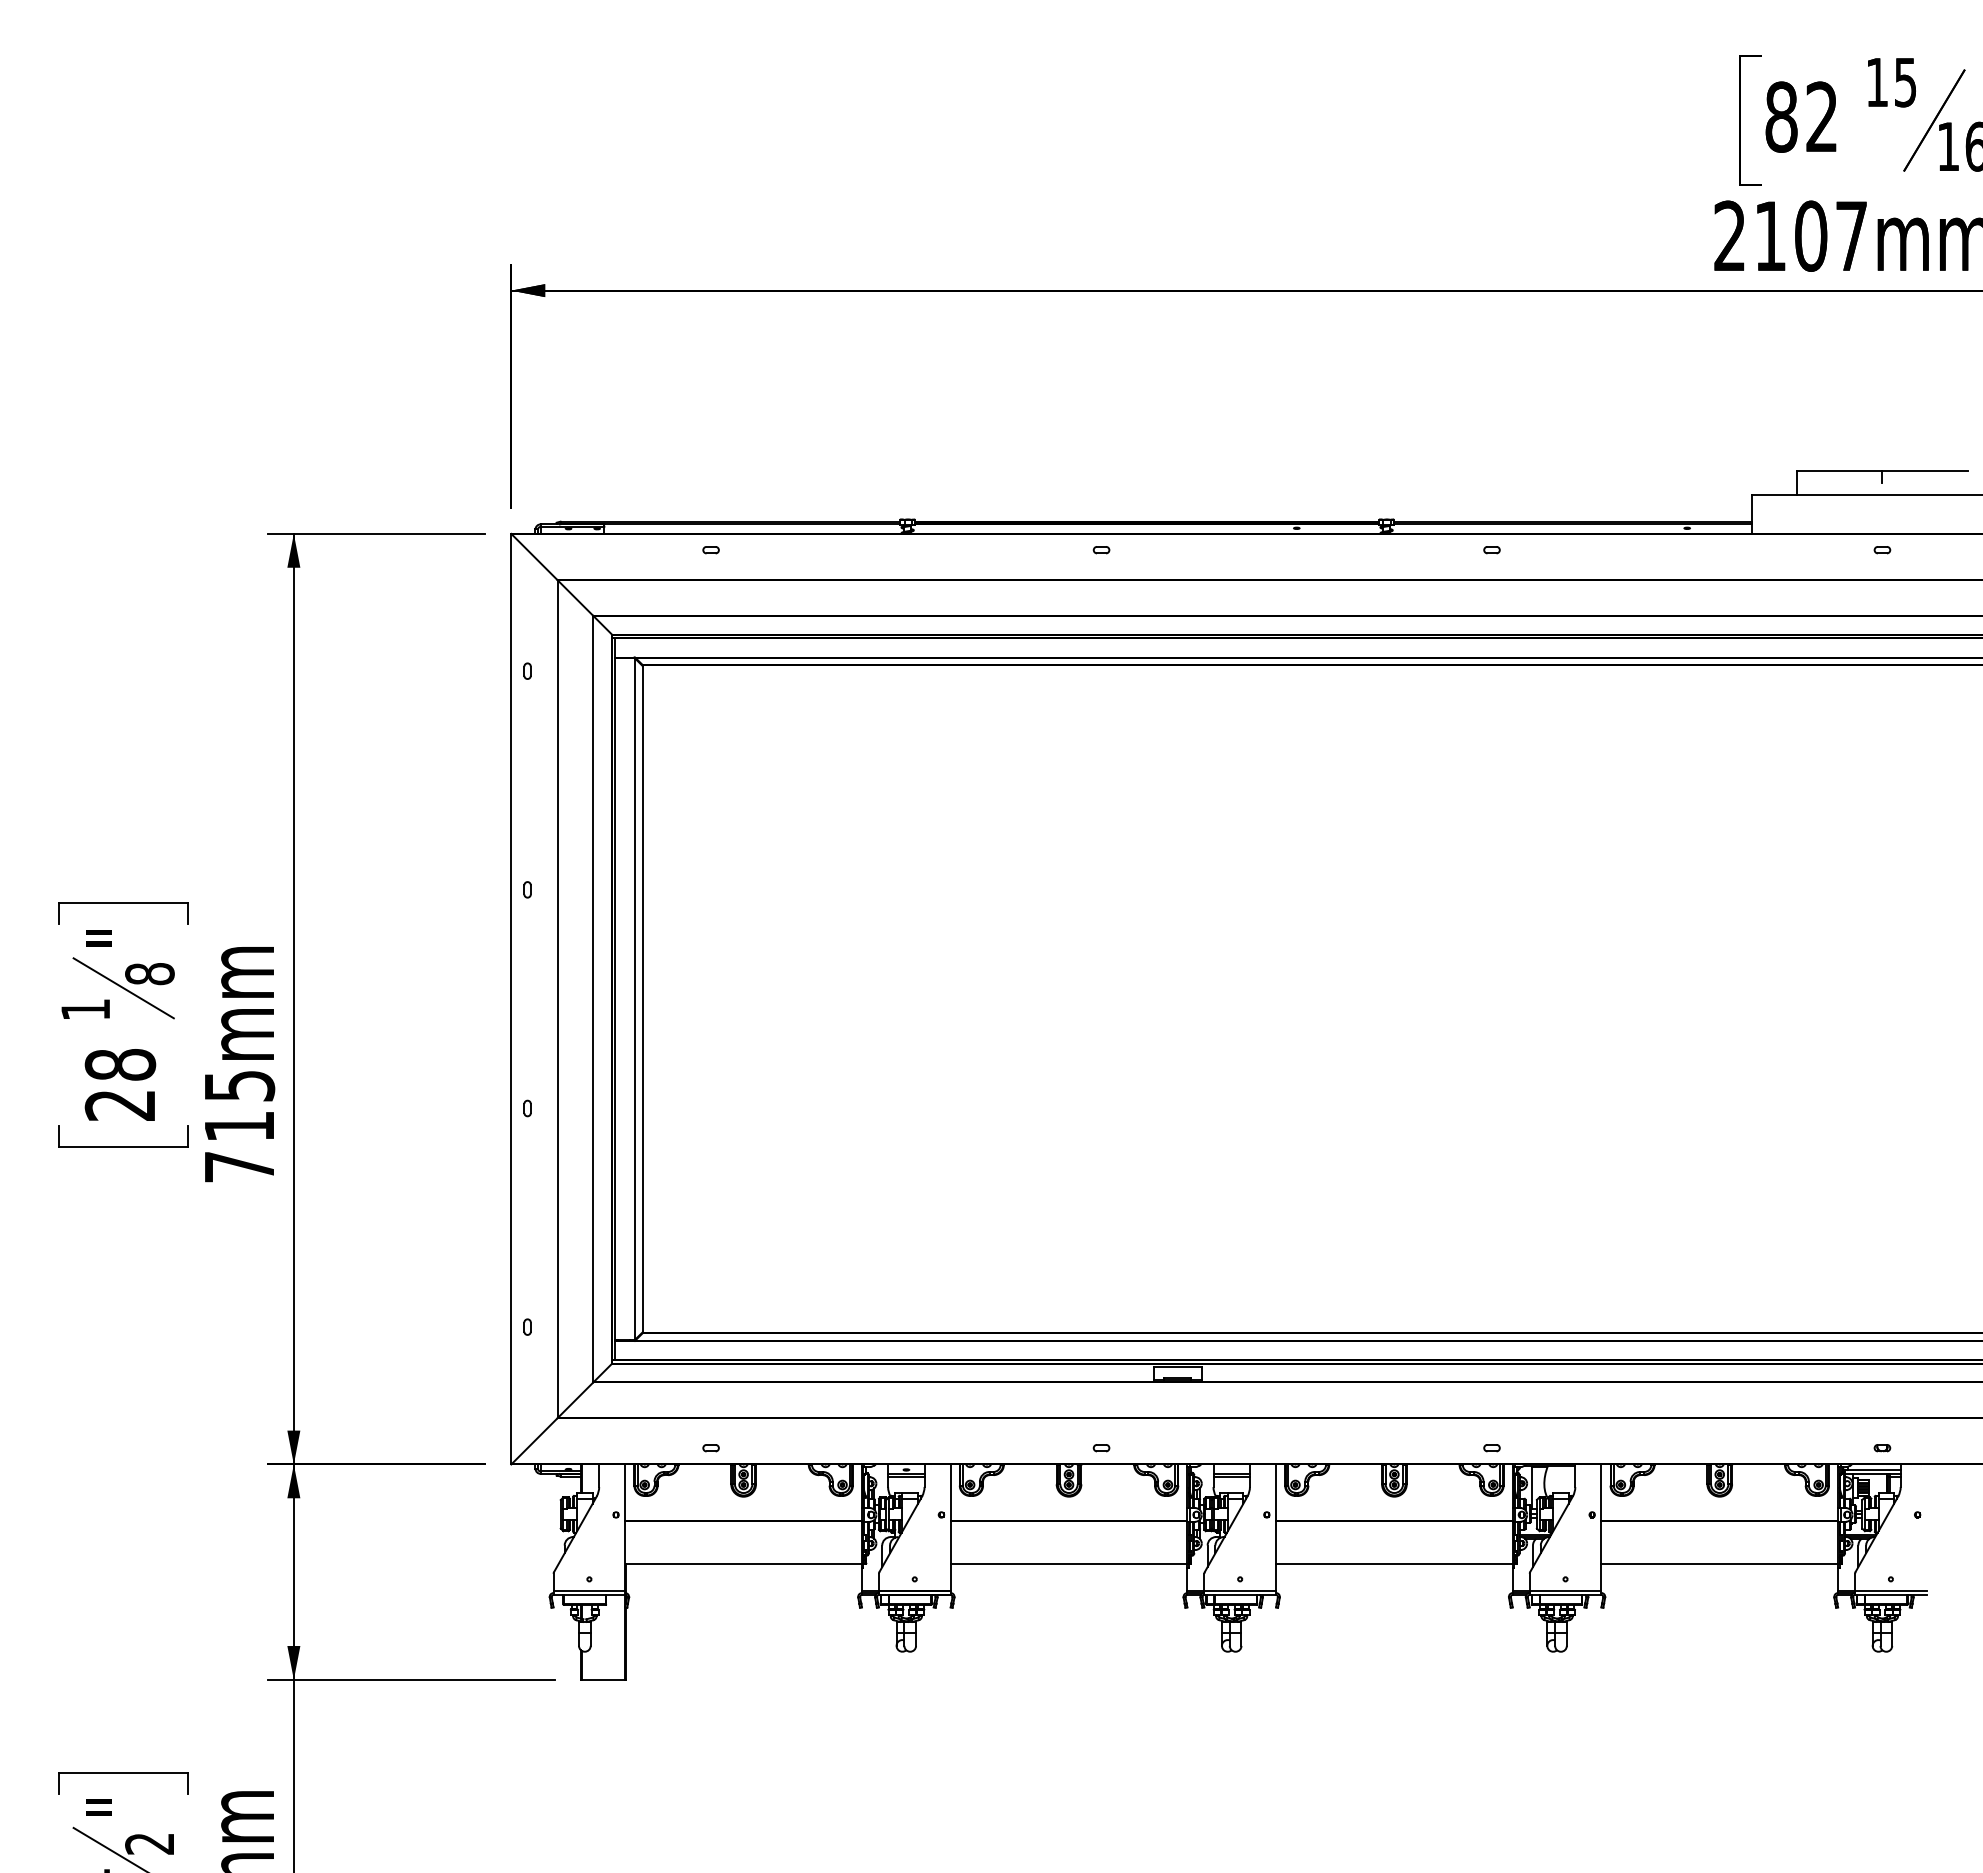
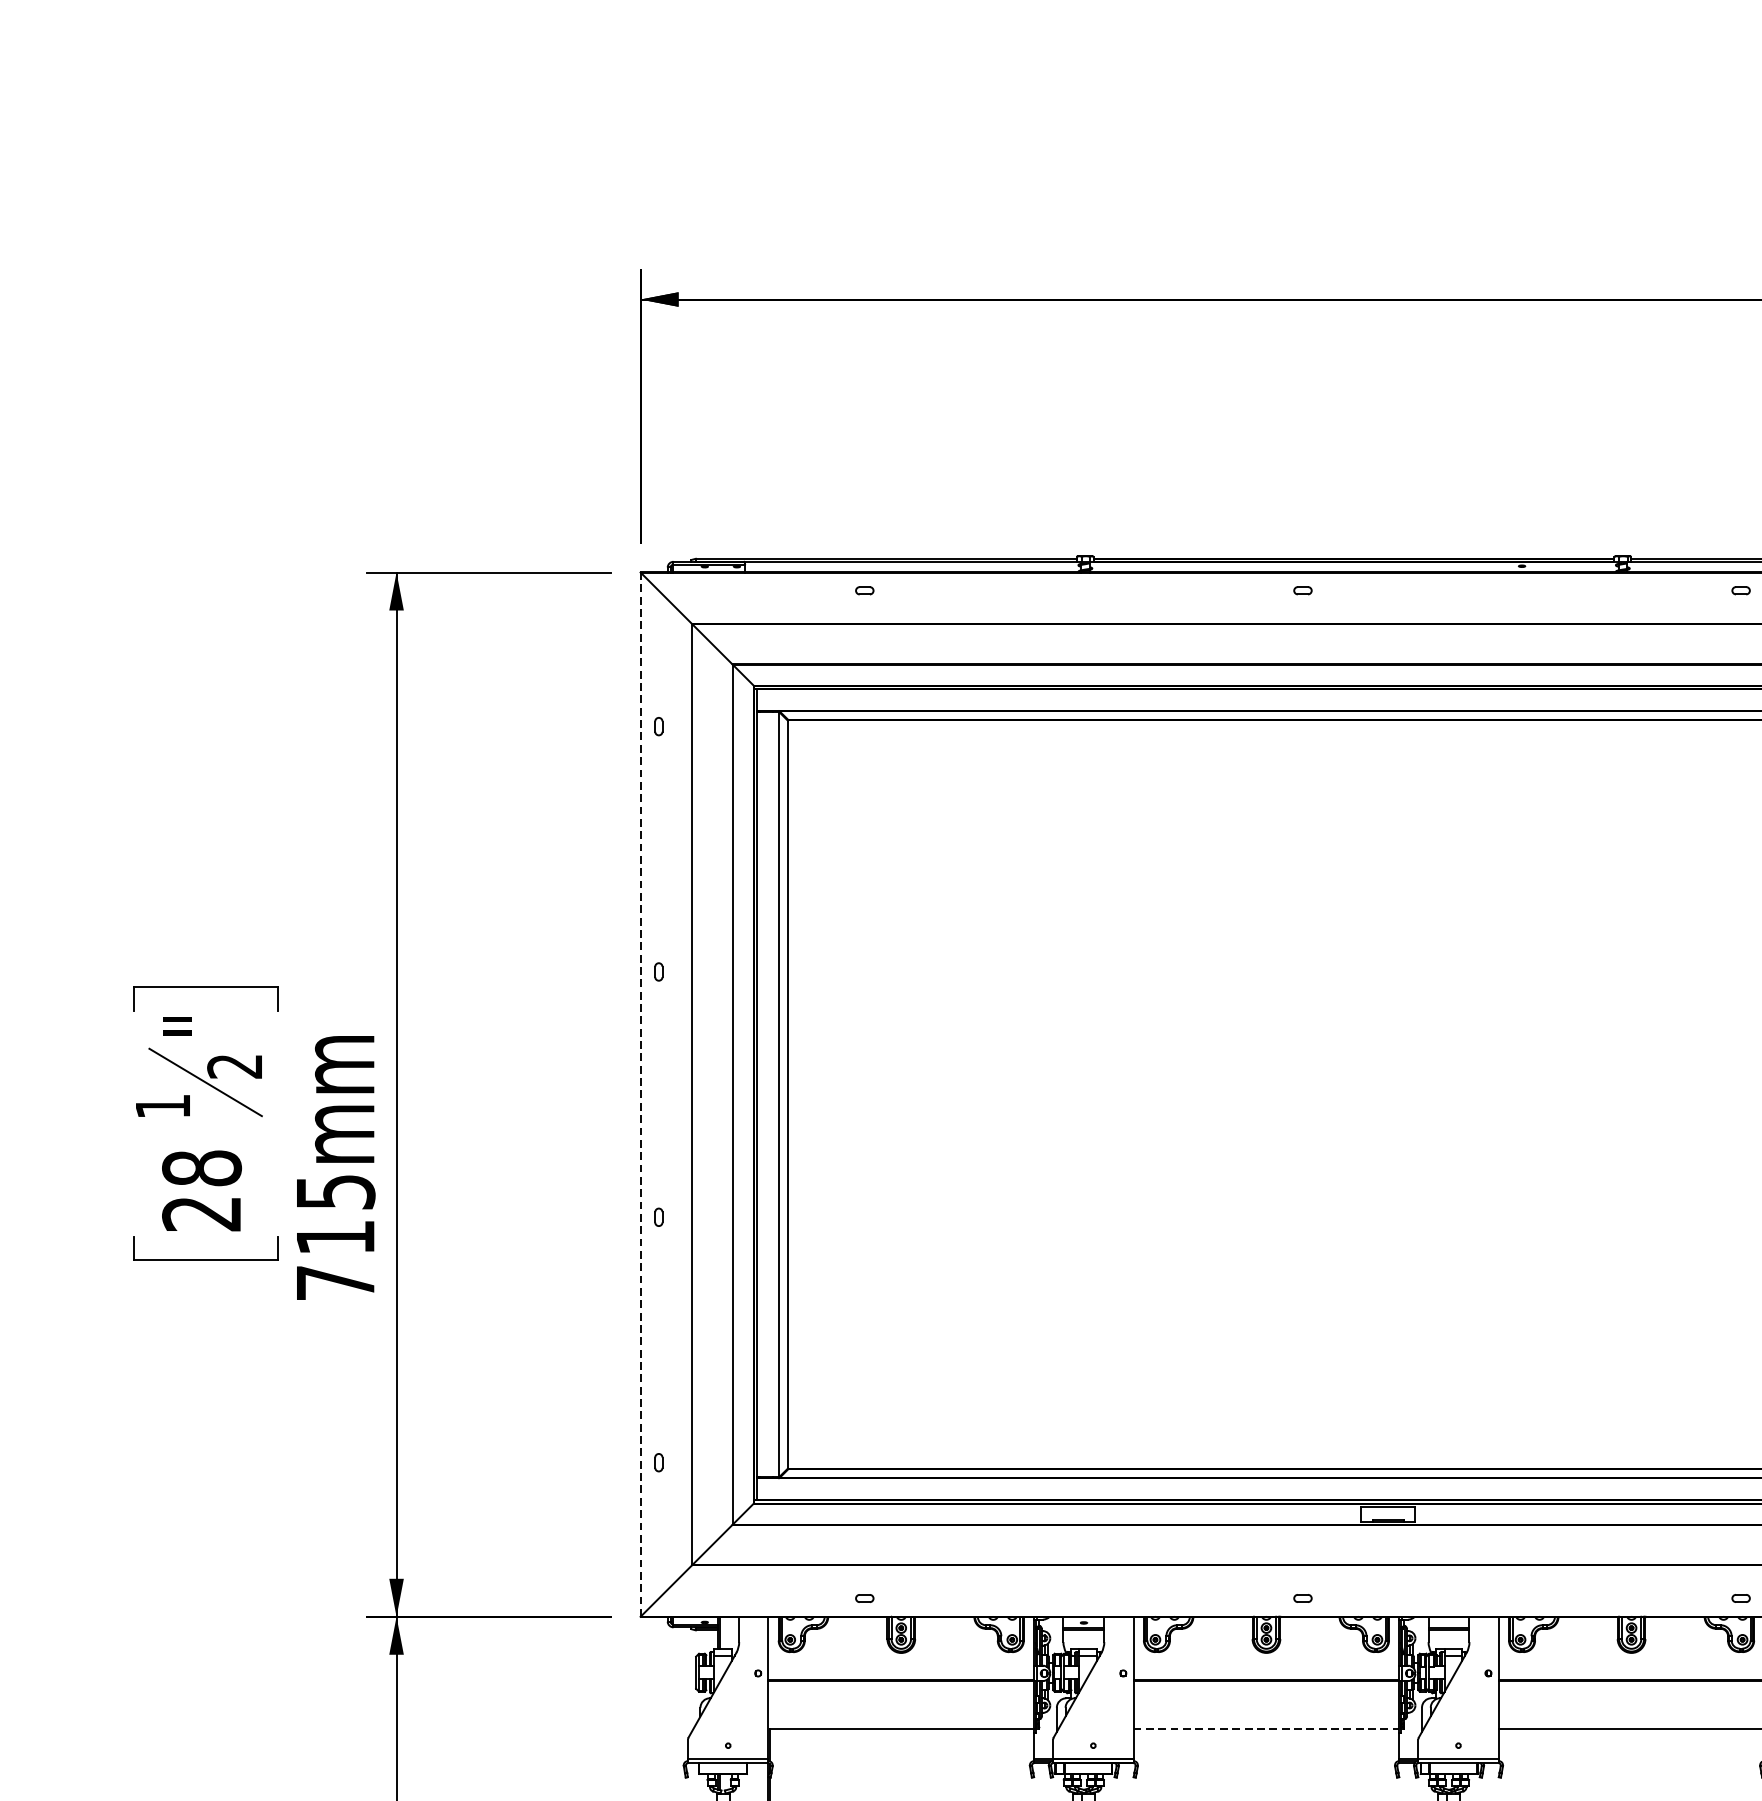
text: (149, 974) -> (234, 1066), 8 -> 2
line: (511, 998) -> (640, 1093), solid -> dashed
line: (1069, 1564) -> (1266, 1729), solid -> dashed

